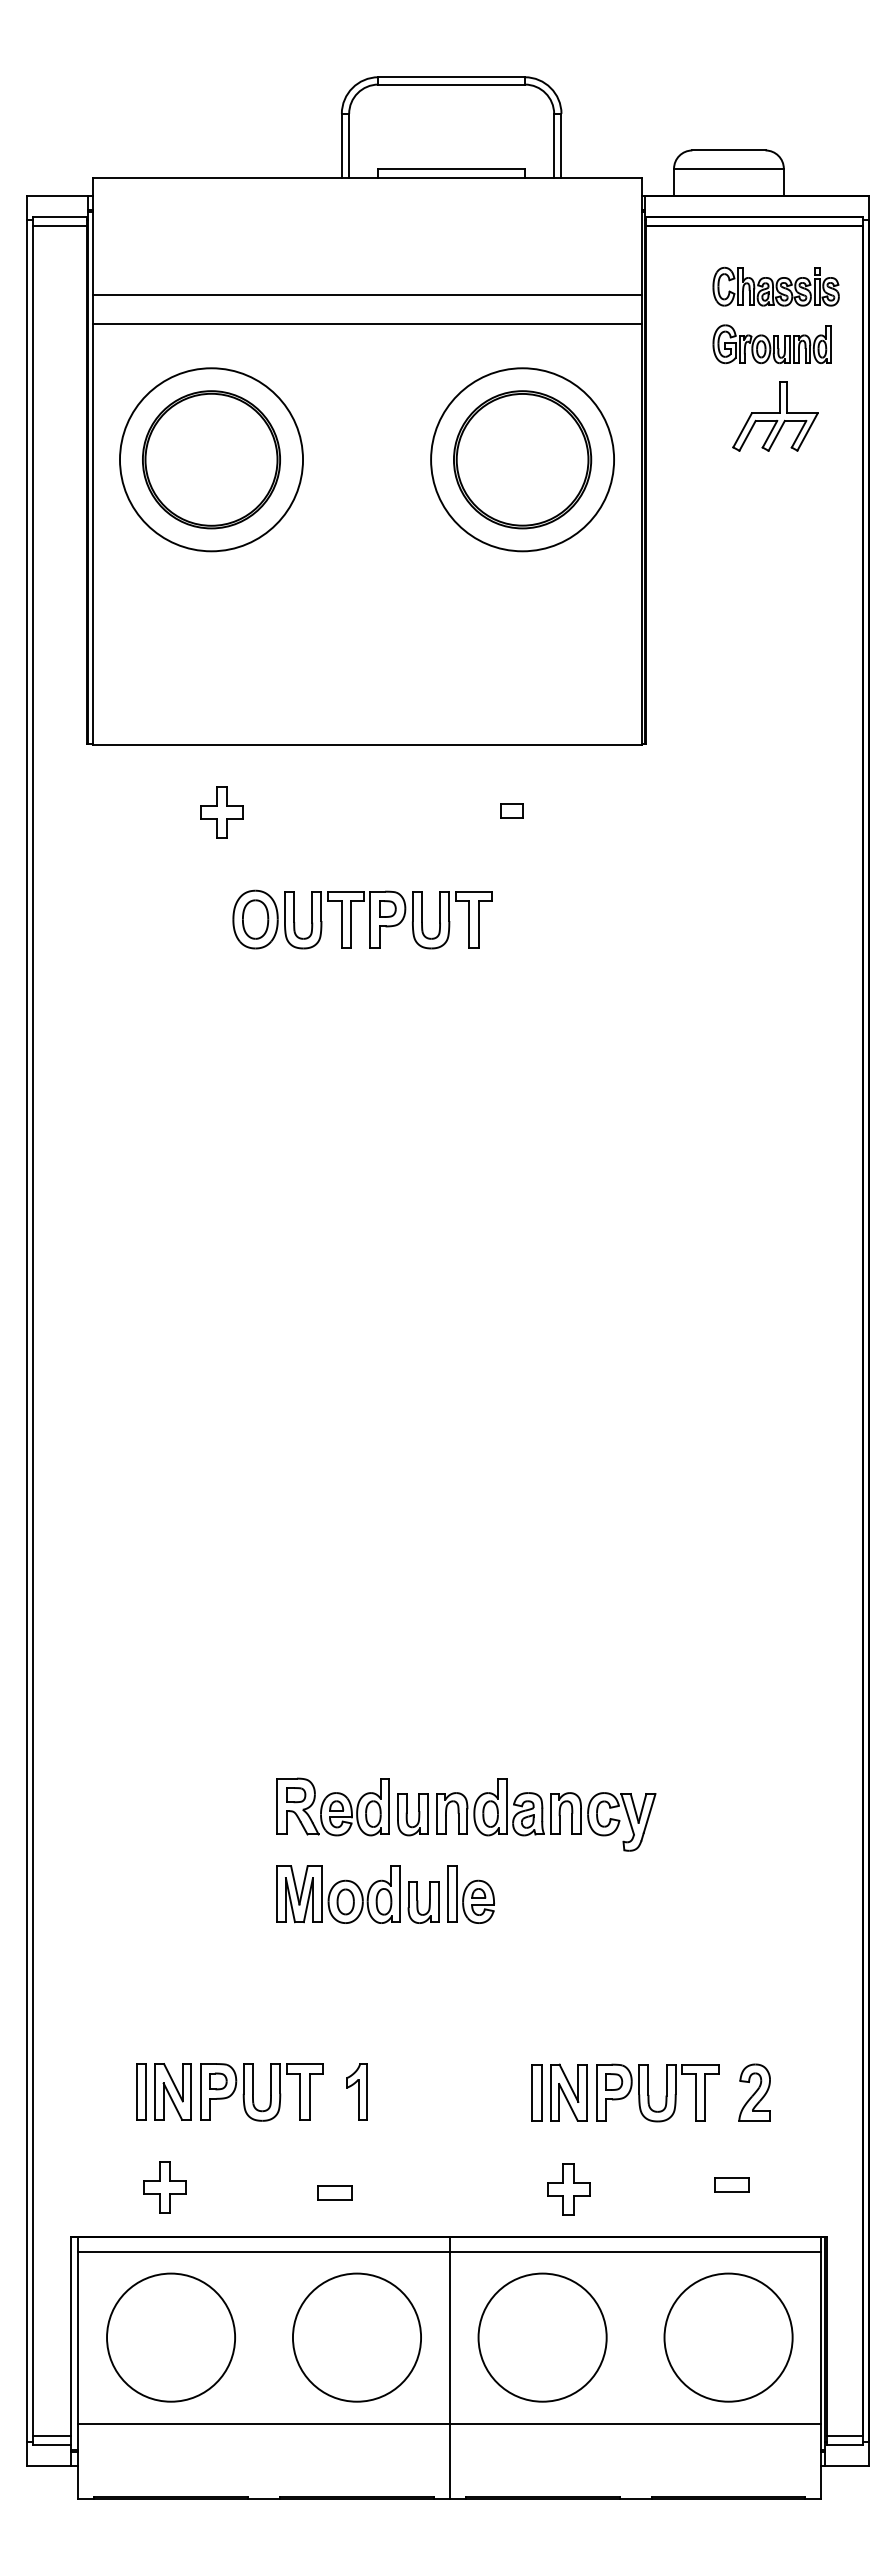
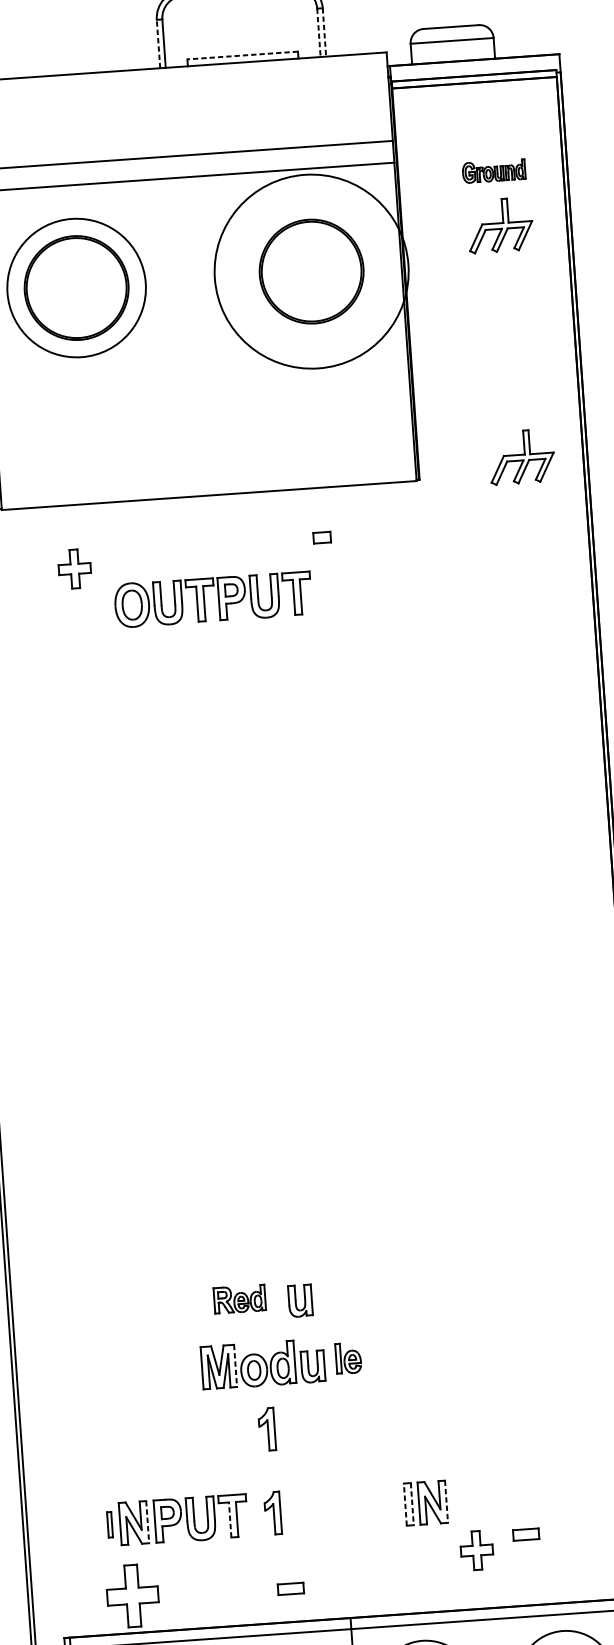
line: (341, 145) -> (158, 43), solid -> dashed
line: (554, 146) -> (319, 33), solid -> dashed
line: (561, 146) -> (324, 32), solid -> dashed
line: (451, 168) -> (242, 55), solid -> dashed
part: (775, 286) -> (493, 127), removed
part: (771, 344) -> (493, 171), size x0.7
circle: (522, 459) -> (311, 271), size x1.4
part: (782, 723) -> (521, 457), added
part: (221, 812) -> (74, 568), moved
part: (369, 919) -> (218, 599), moved
part: (332, 1806) -> (239, 1299), size x0.6
part: (546, 1814) -> (401, 1293), removed
line: (321, 1894) -> (235, 1366), solid -> dashed
part: (470, 1894) -> (348, 1358), size x0.7
part: (356, 1980) -> (266, 1429), added
part: (141, 2091) -> (109, 1524), size x0.6
line: (191, 2091) -> (147, 1521), solid -> dashed
line: (532, 2092) -> (405, 1504), solid -> dashed
line: (541, 2092) -> (412, 1504), solid -> dashed
line: (586, 2092) -> (446, 1501), solid -> dashed
part: (754, 2092) -> (573, 1492), removed
part: (649, 2095) -> (493, 1500), removed
line: (300, 2096) -> (230, 1519), solid -> dashed
part: (731, 2184) -> (525, 1534), moved
part: (164, 2187) -> (132, 1595), size x1.6
part: (568, 2189) -> (476, 1550), moved
part: (334, 2192) -> (290, 1588), moved

